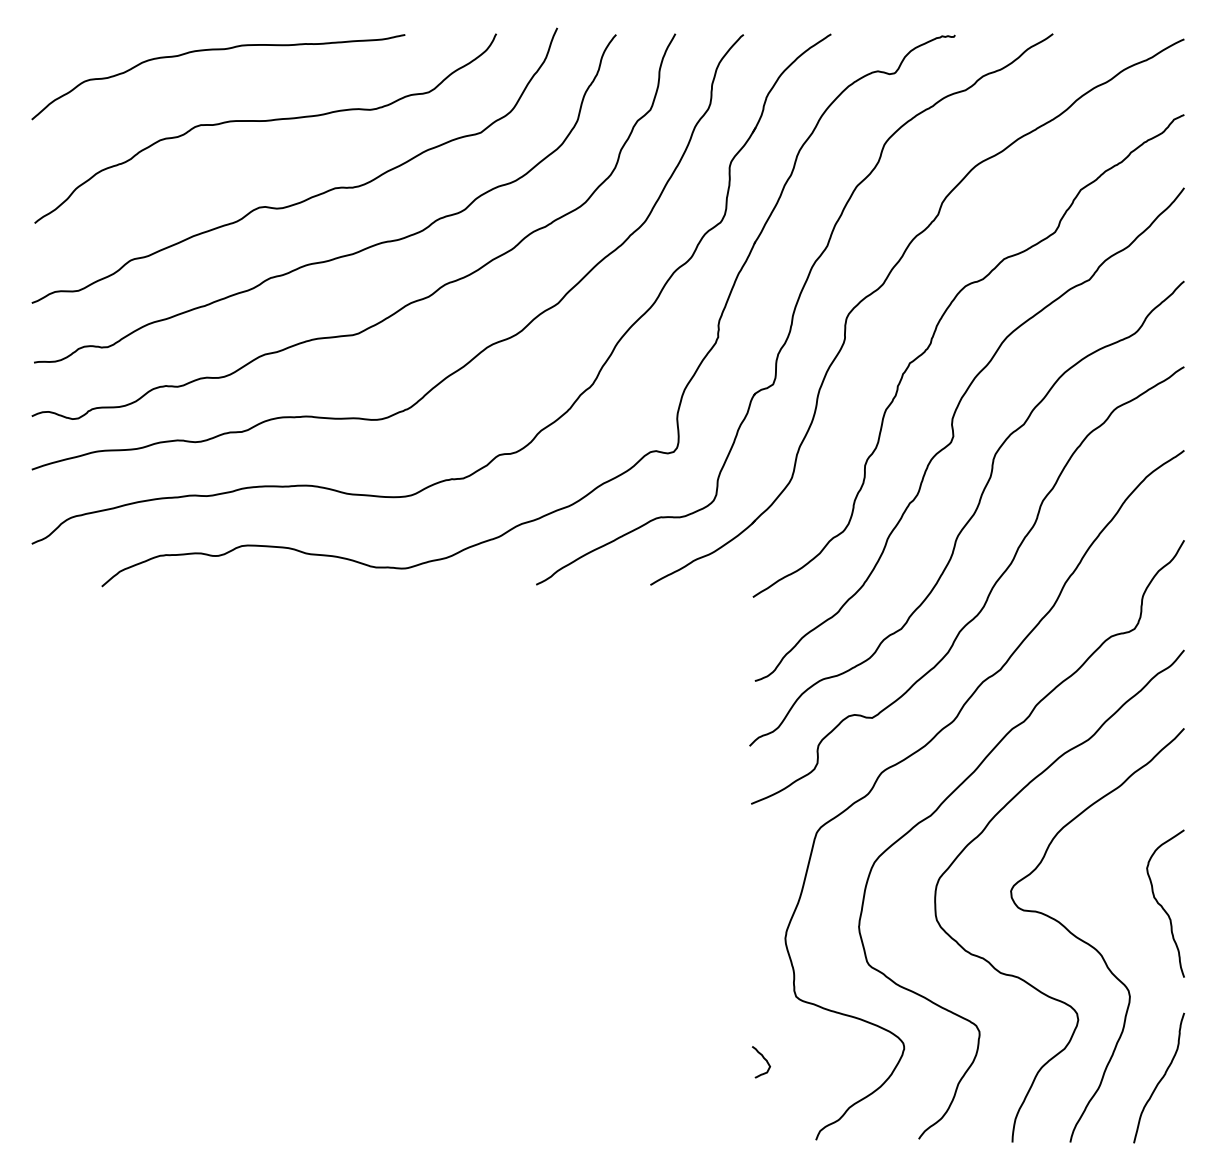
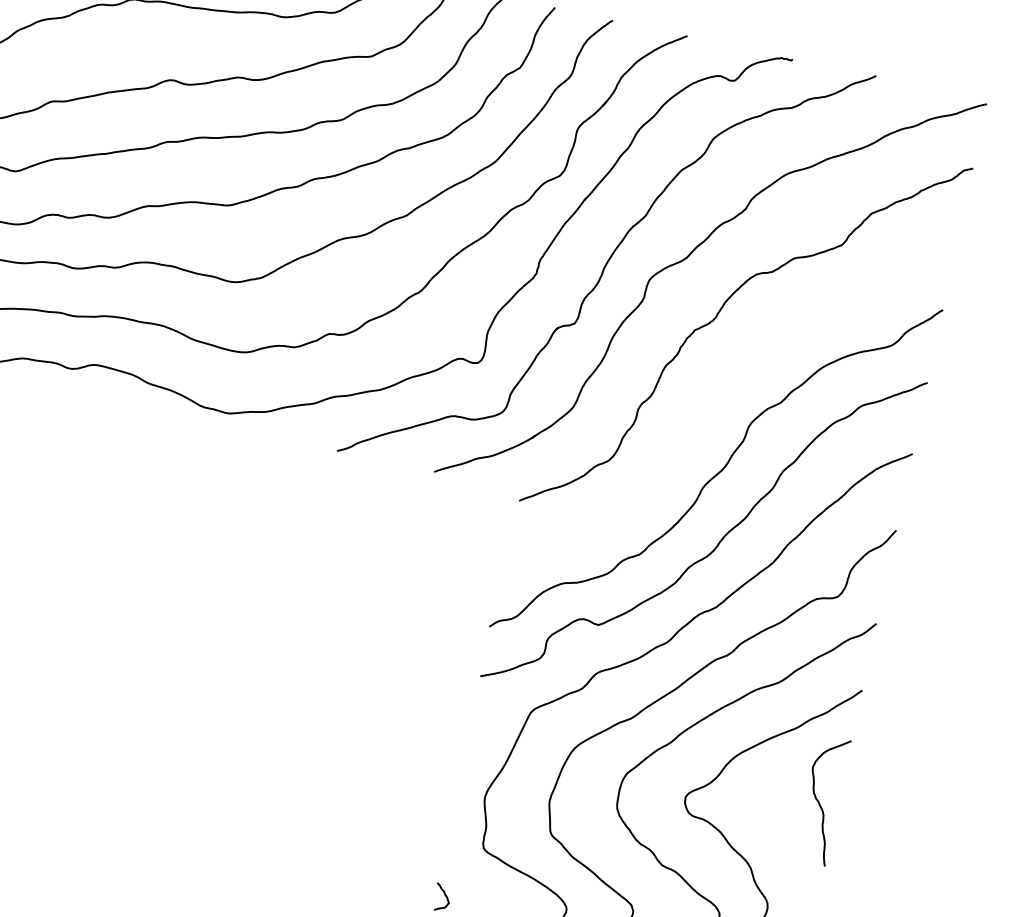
curve: (954, 434) -> (719, 398), removed
curve: (1162, 905) -> (819, 801), moved

